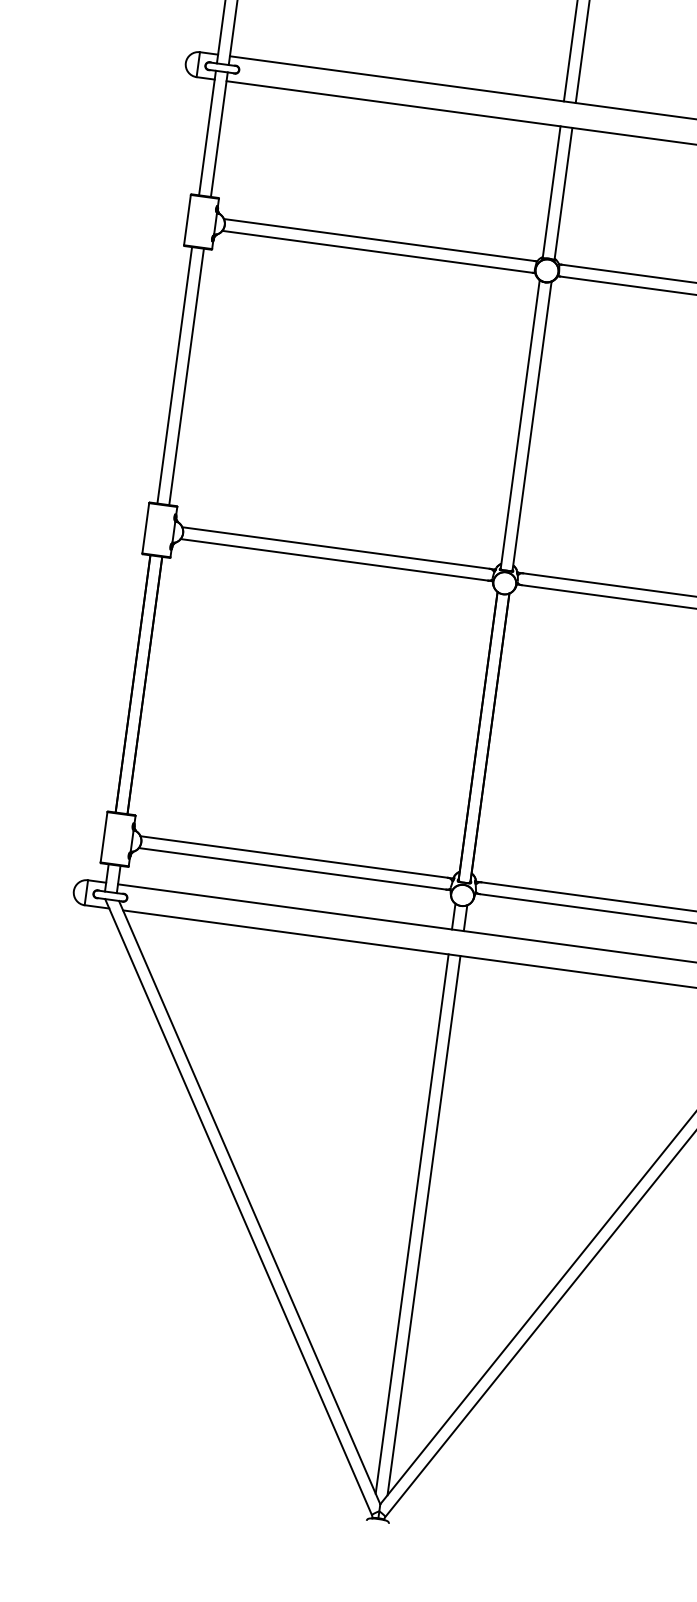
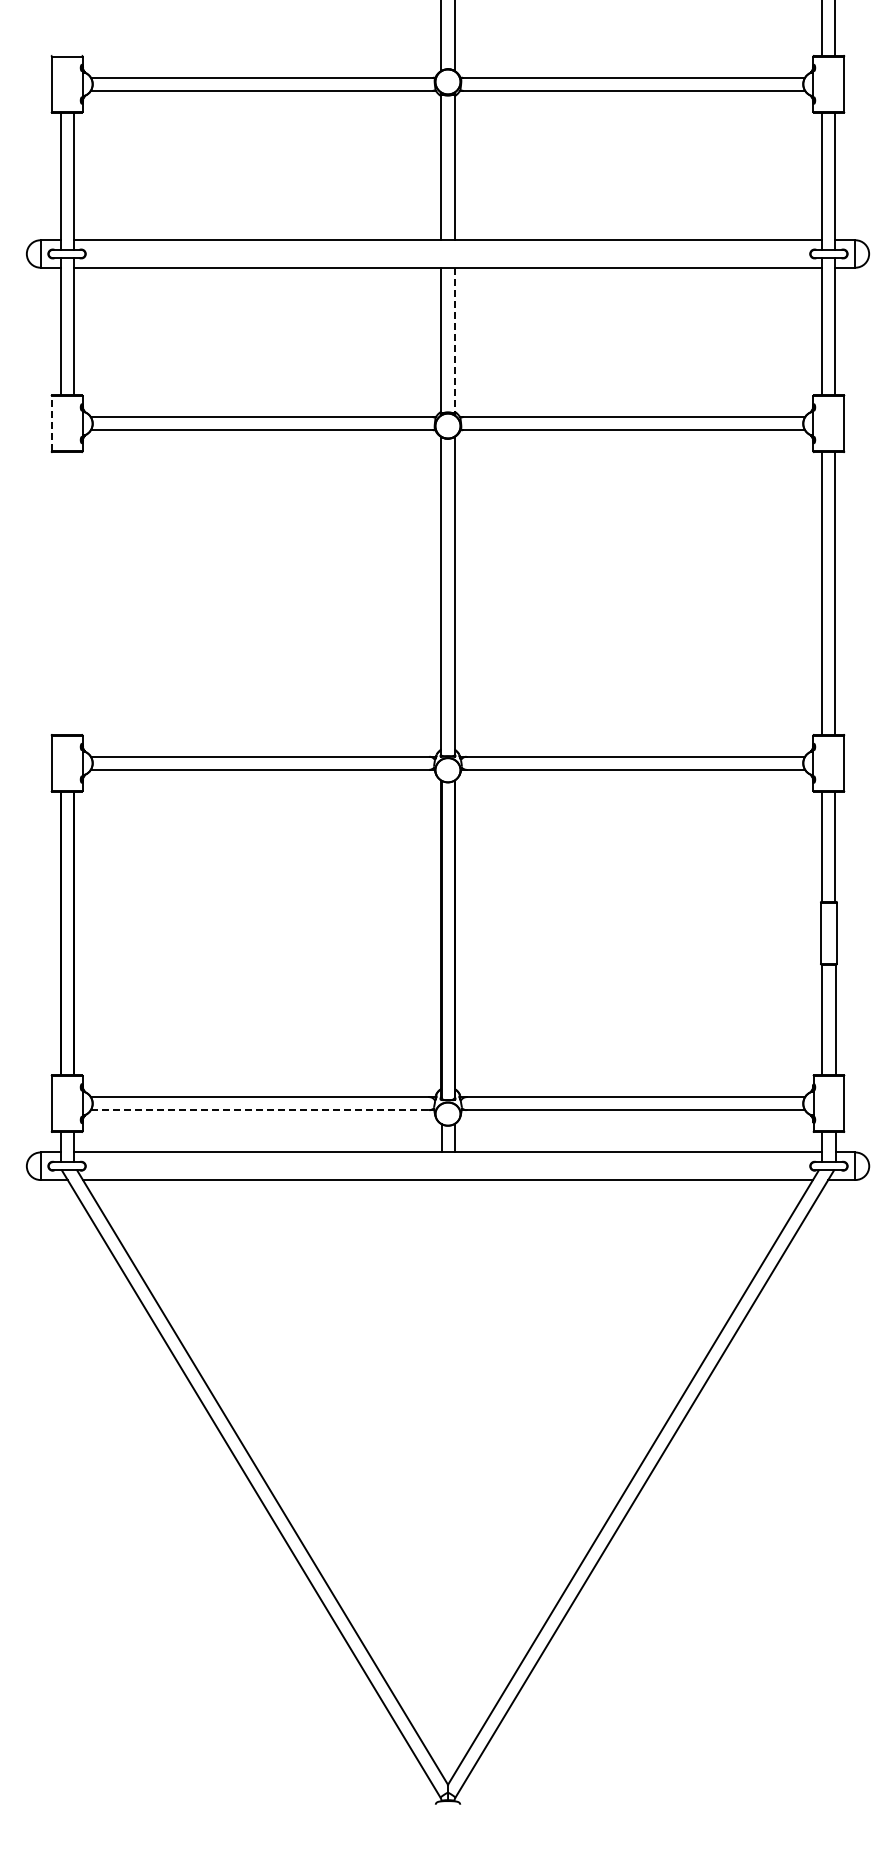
line: (563, 194) -> (454, 340), solid -> dashed
line: (187, 219) -> (51, 423), solid -> dashed
line: (174, 375) -> (60, 593), removed
line: (186, 376) -> (73, 593), removed
line: (292, 869) -> (260, 1110), solid -> dashed
line: (412, 1223) -> (441, 1476), removed
line: (424, 1225) -> (454, 1476), removed

